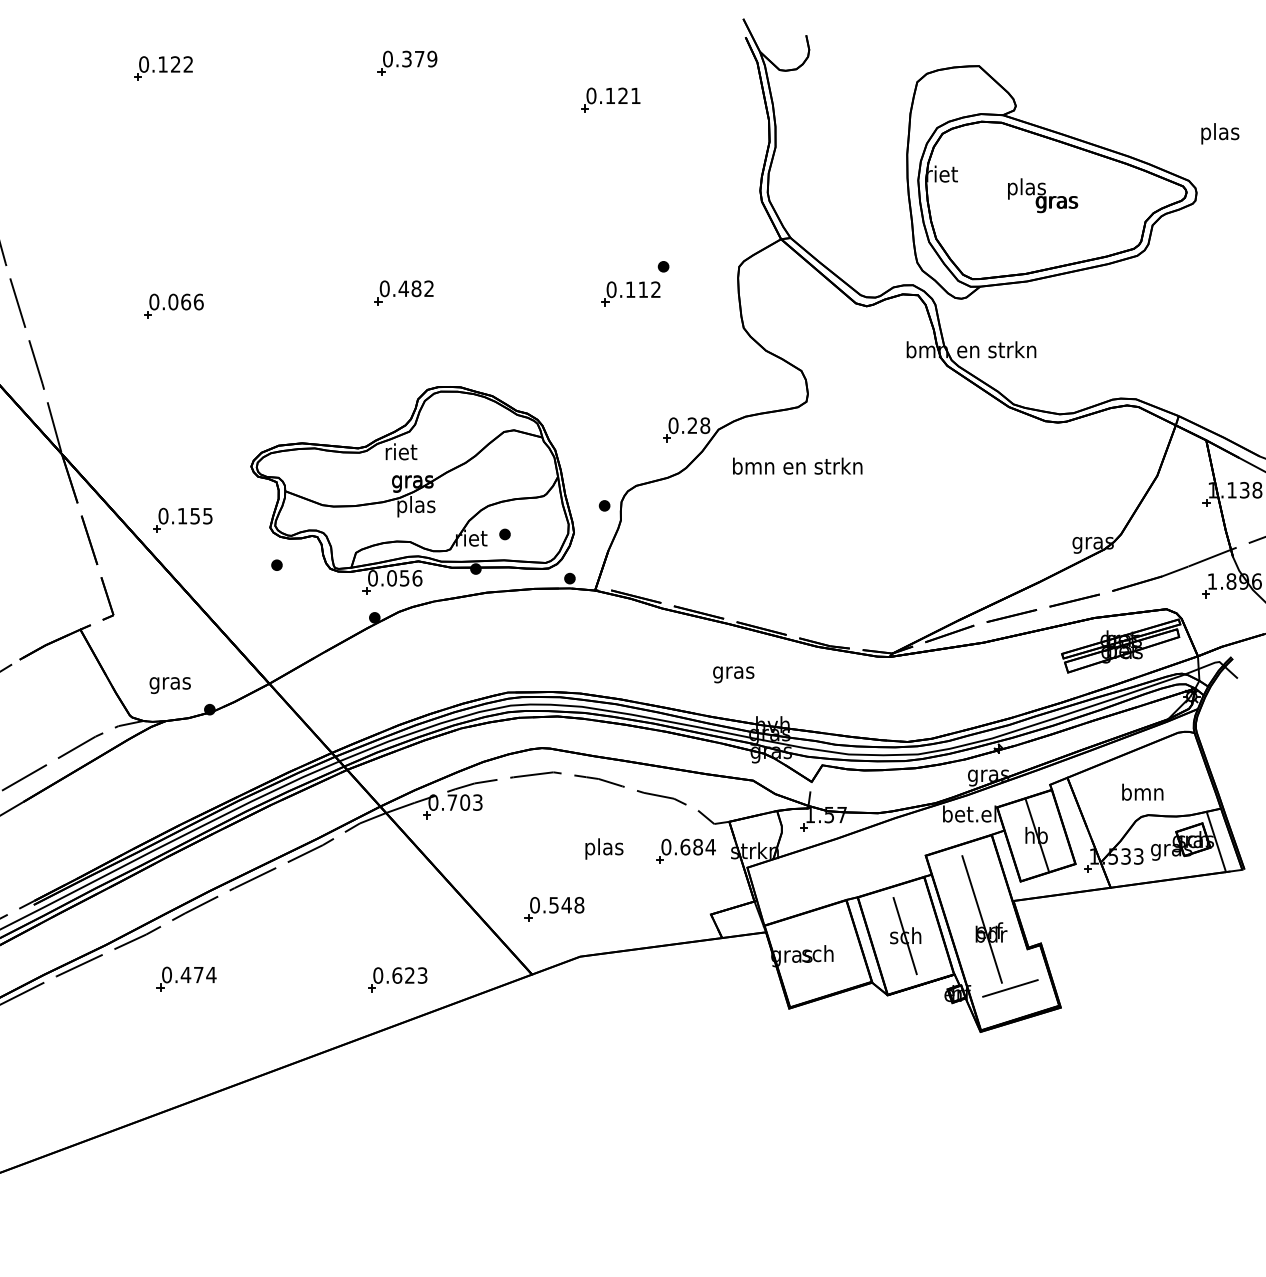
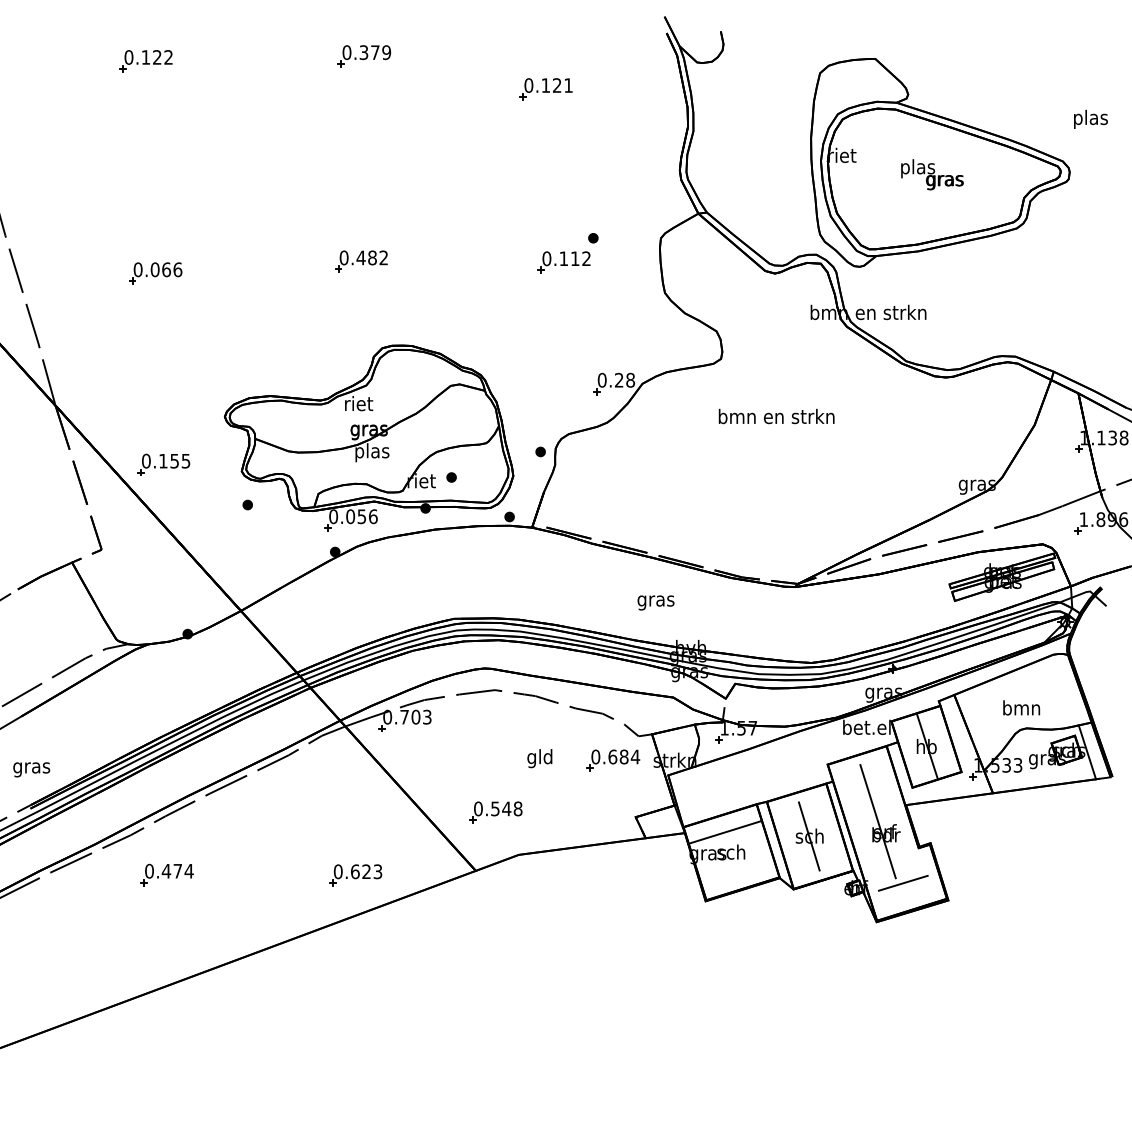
text: (797, 465) -> (776, 415), moved
text: (169, 685) -> (31, 769), moved
text: (604, 848) -> (540, 758), plas -> gld
line: (810, 931) -> (724, 832), added

